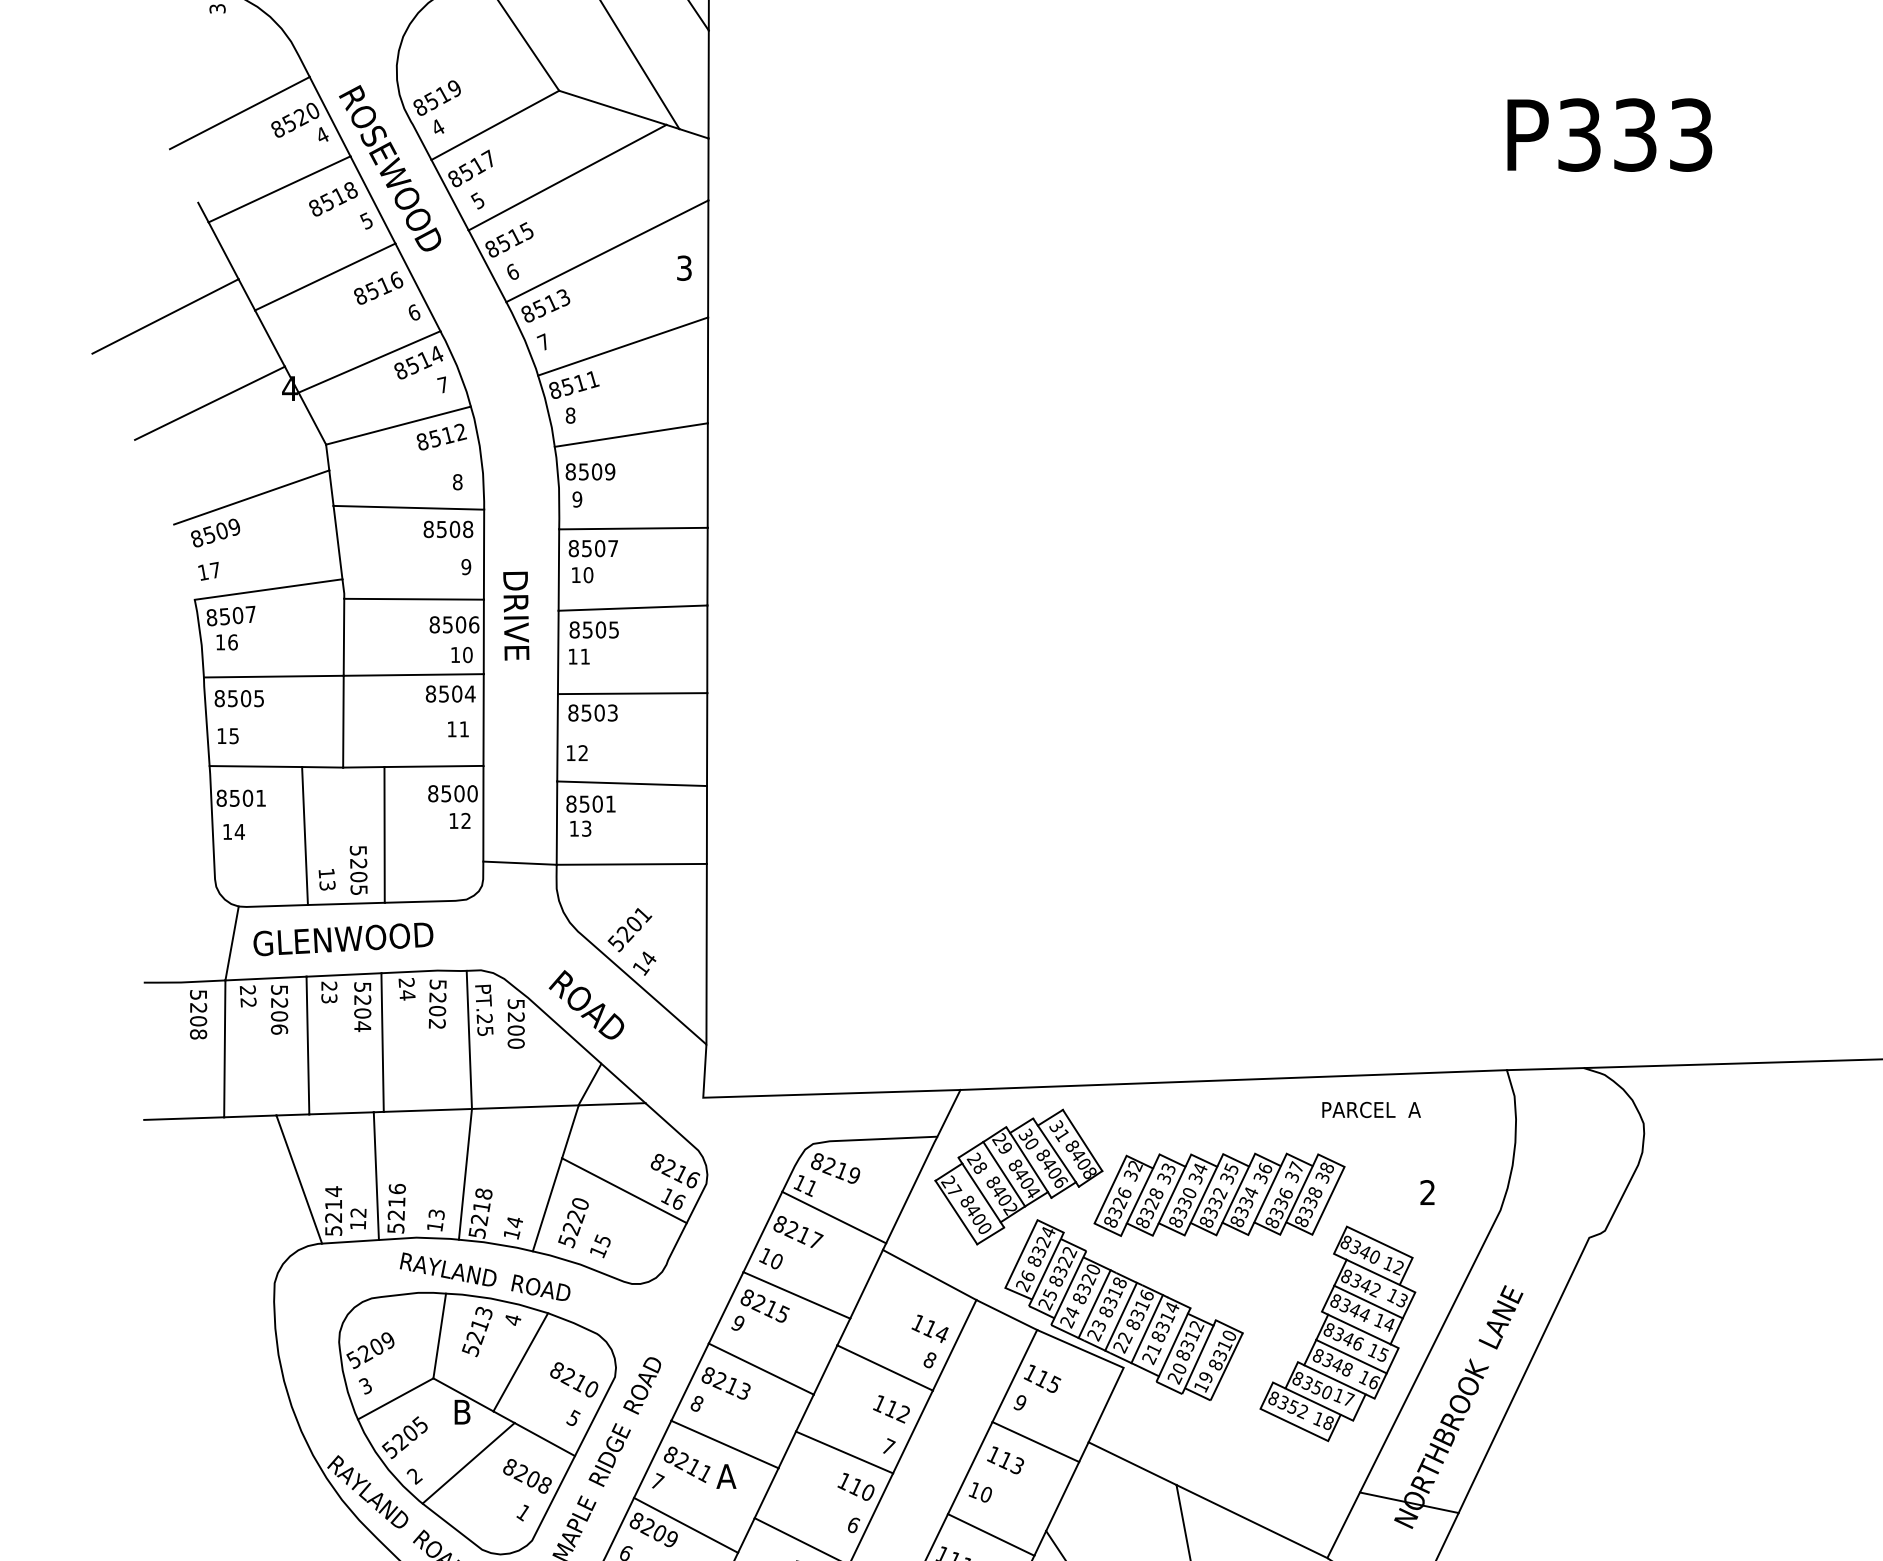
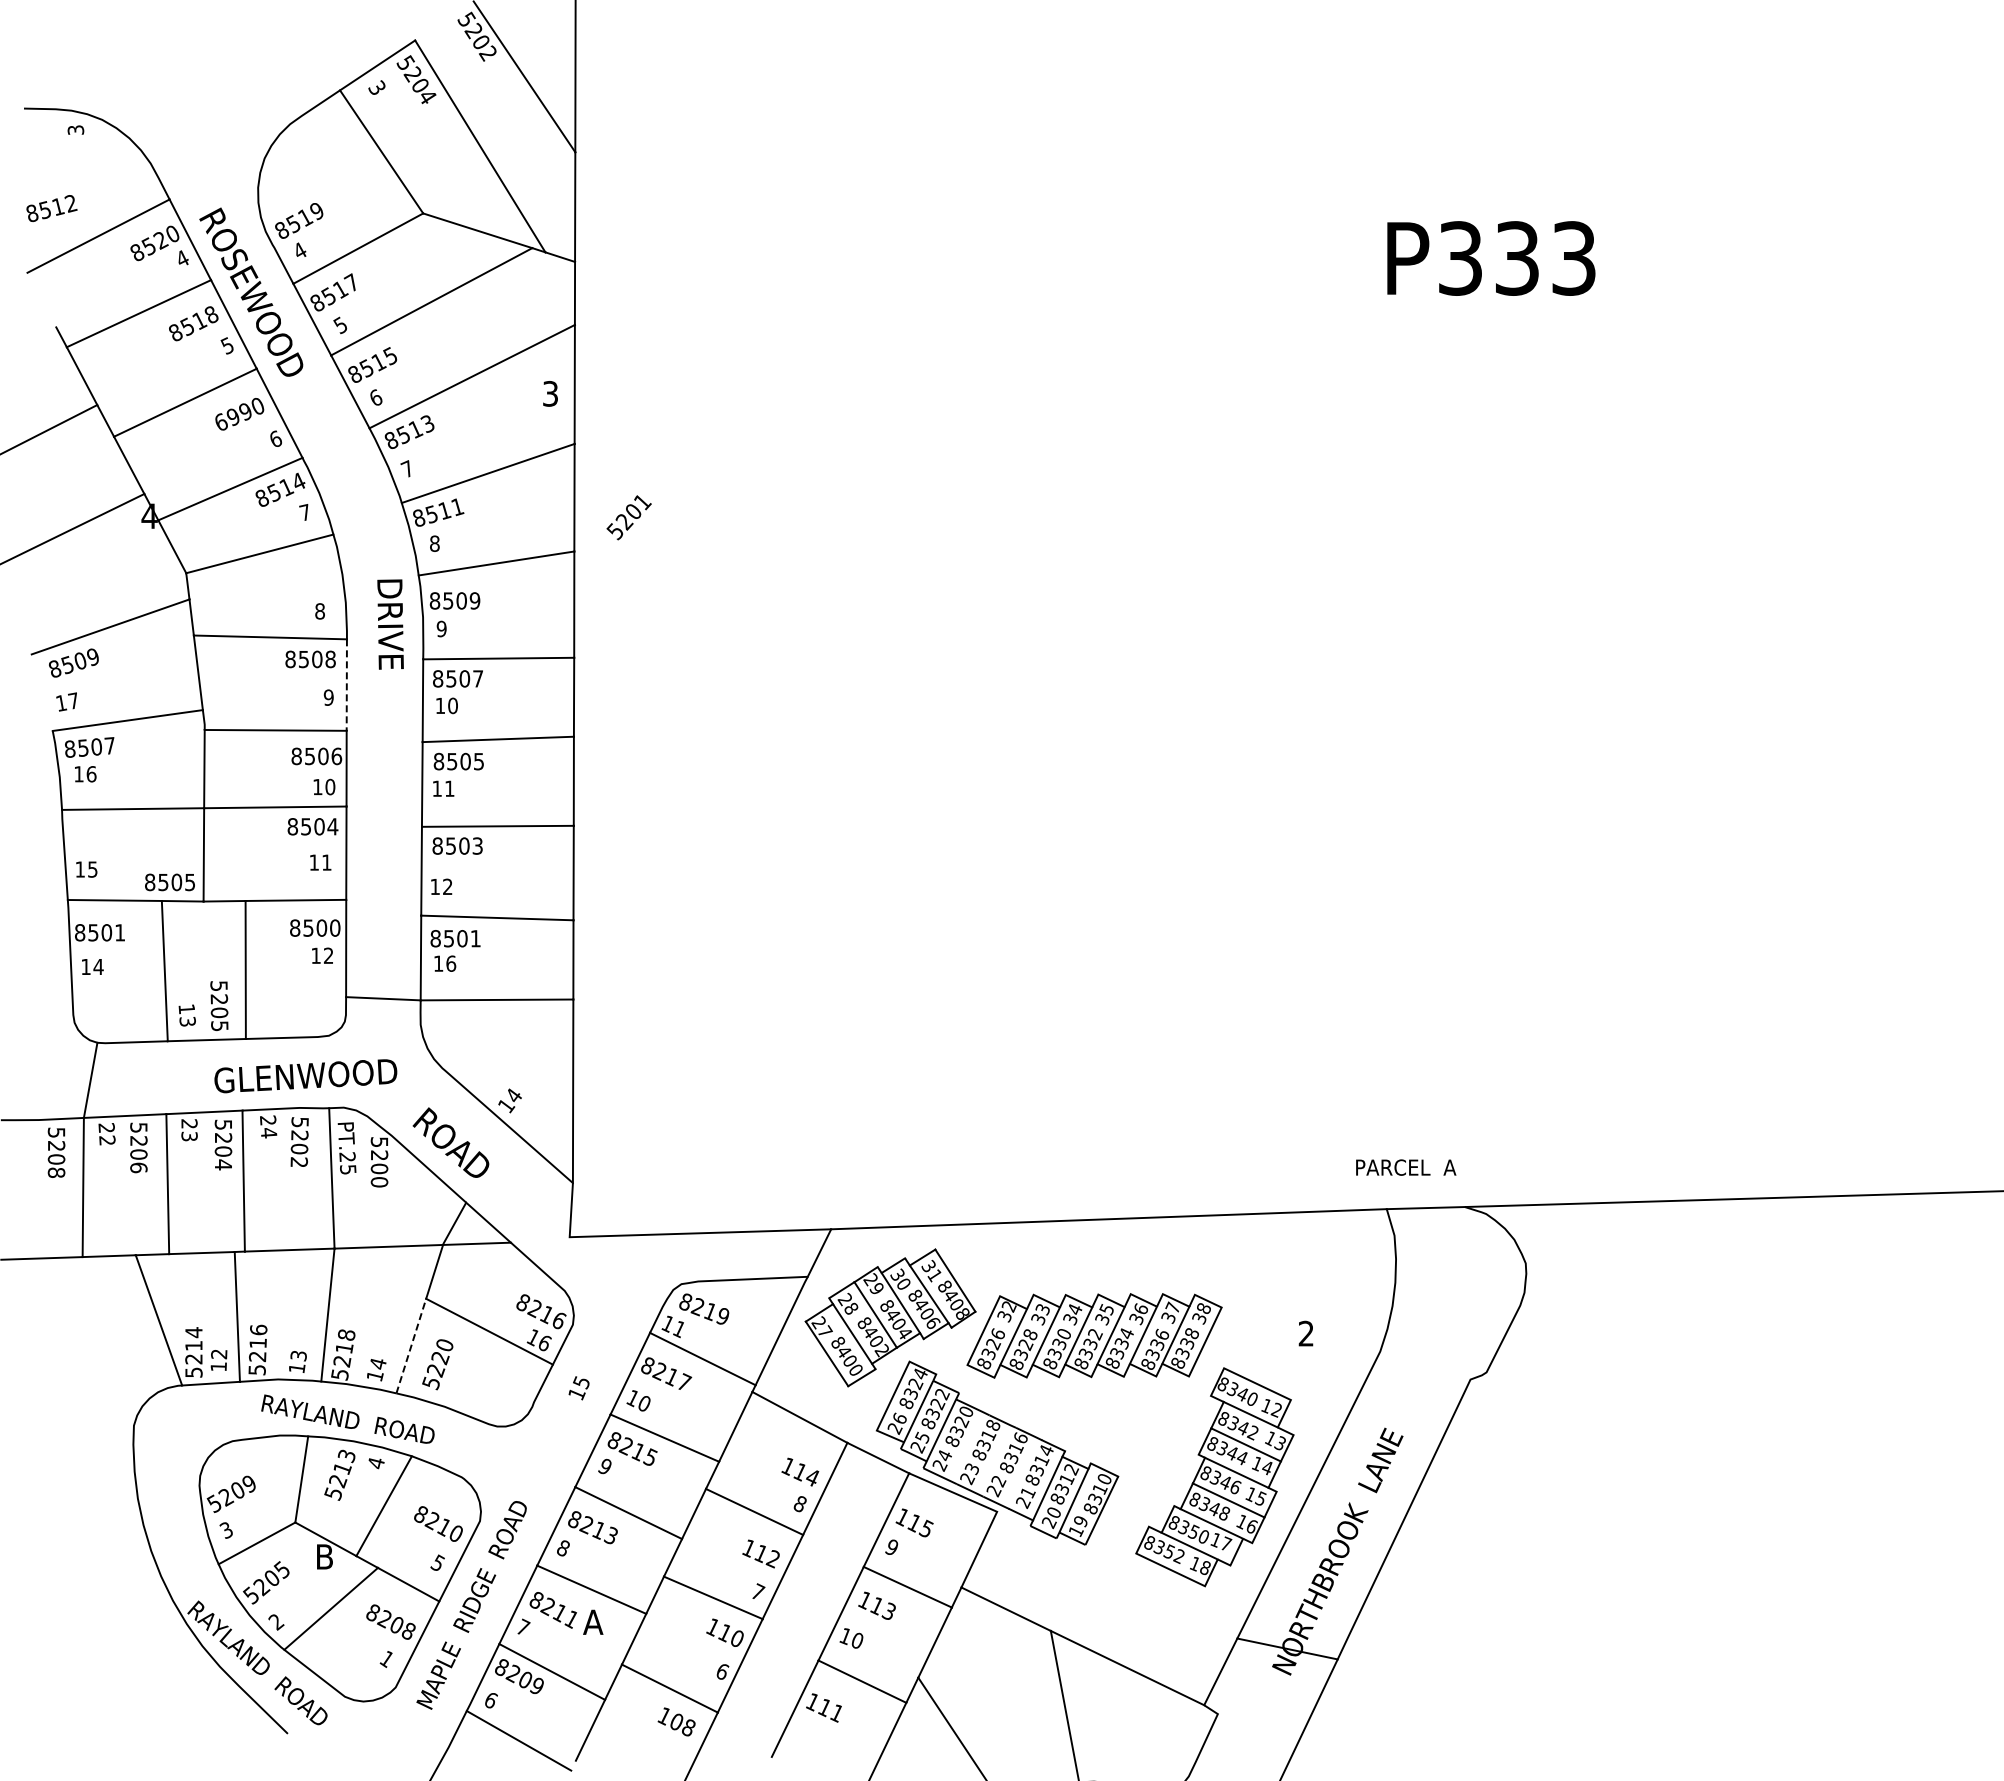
text: (378, 287) -> (239, 413), 8516 -> 6990
text: (441, 437) -> (51, 208), moved
line: (483, 555) -> (346, 685), solid -> dashed
text: (516, 616) -> (390, 624), moved
text: (238, 698) -> (169, 882), moved
text: (587, 828) -> (451, 963), 13 -> 16
text: (629, 929) -> (628, 517), moved
text: (343, 939) -> (305, 1076), moved
text: (1371, 1109) -> (1406, 1167), moved
line: (547, 1205) -> (411, 1346), solid -> dashed
text: (599, 1246) -> (578, 1388), moved
line: (1094, 1303) -> (967, 1446), removed
line: (1121, 1316) -> (994, 1459), removed
line: (1147, 1329) -> (1021, 1472), removed

